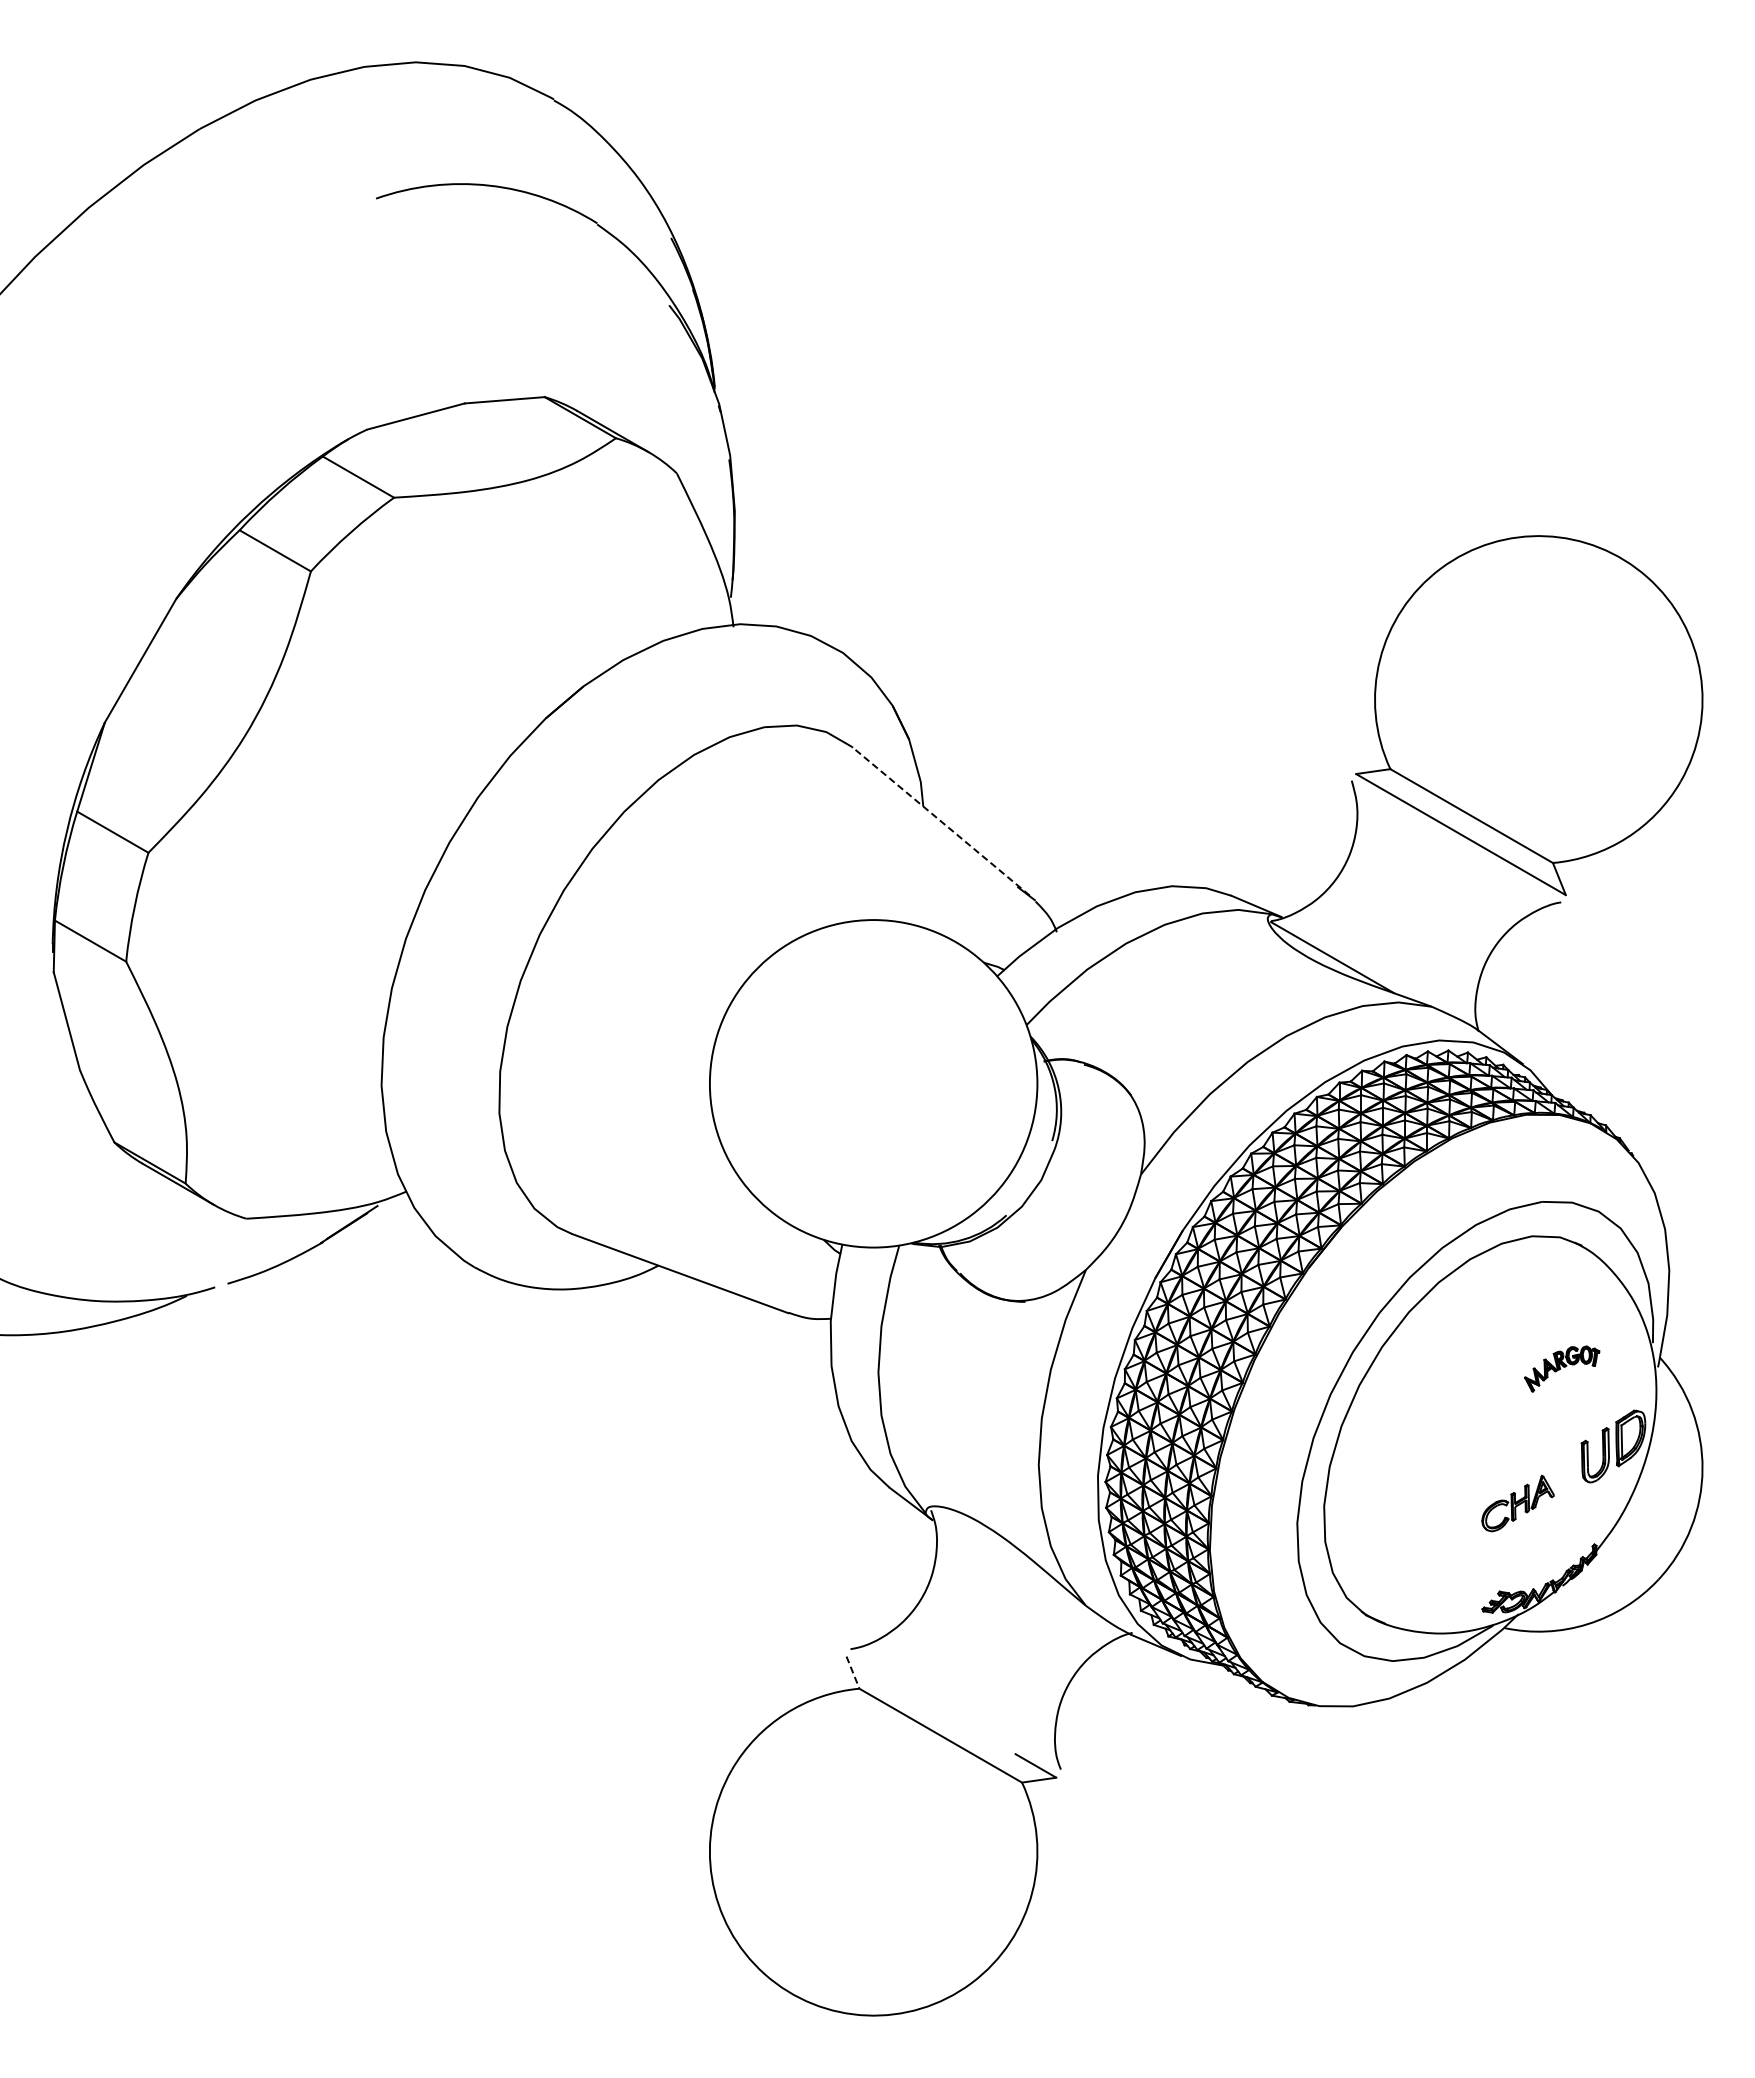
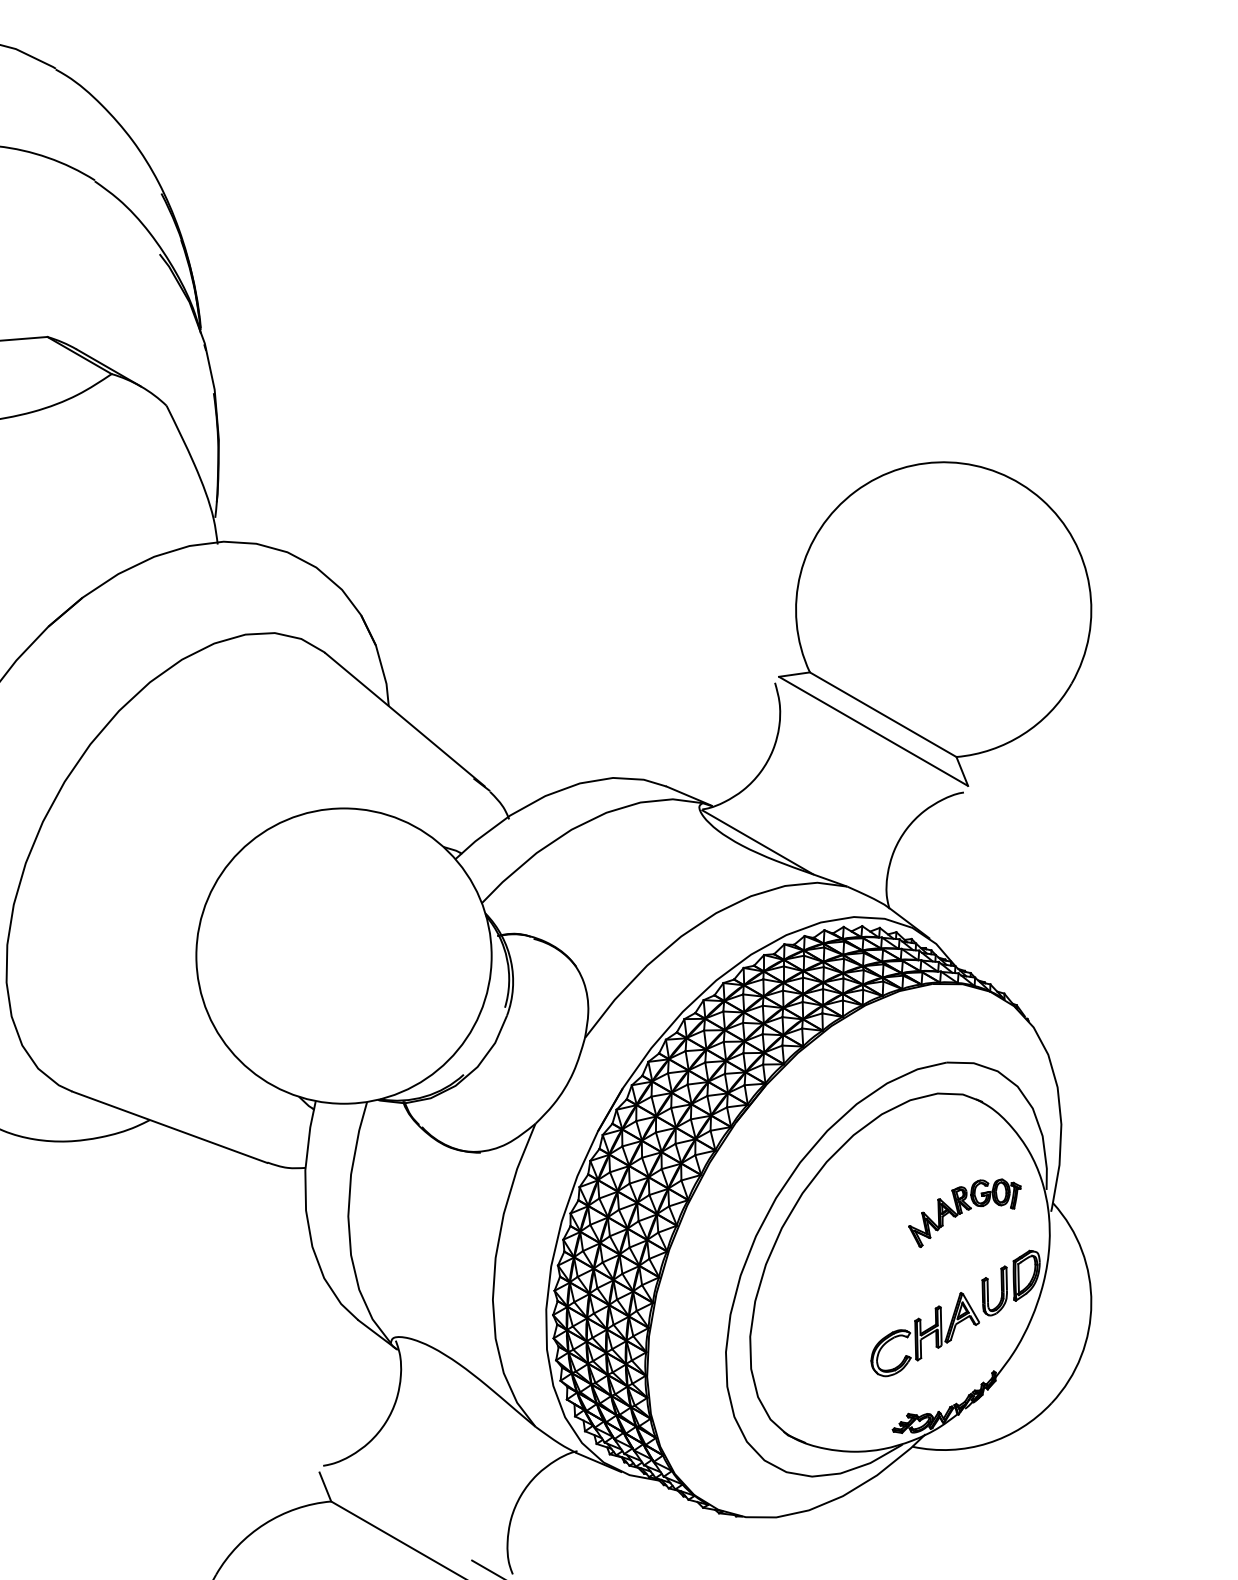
line: (940, 821) -> (404, 719), dashed -> solid
part: (1561, 1368) -> (964, 1212), size x1.67
part: (1517, 1503) -> (924, 1334), size x1.67
line: (853, 1673) -> (325, 1487), dashed -> solid

